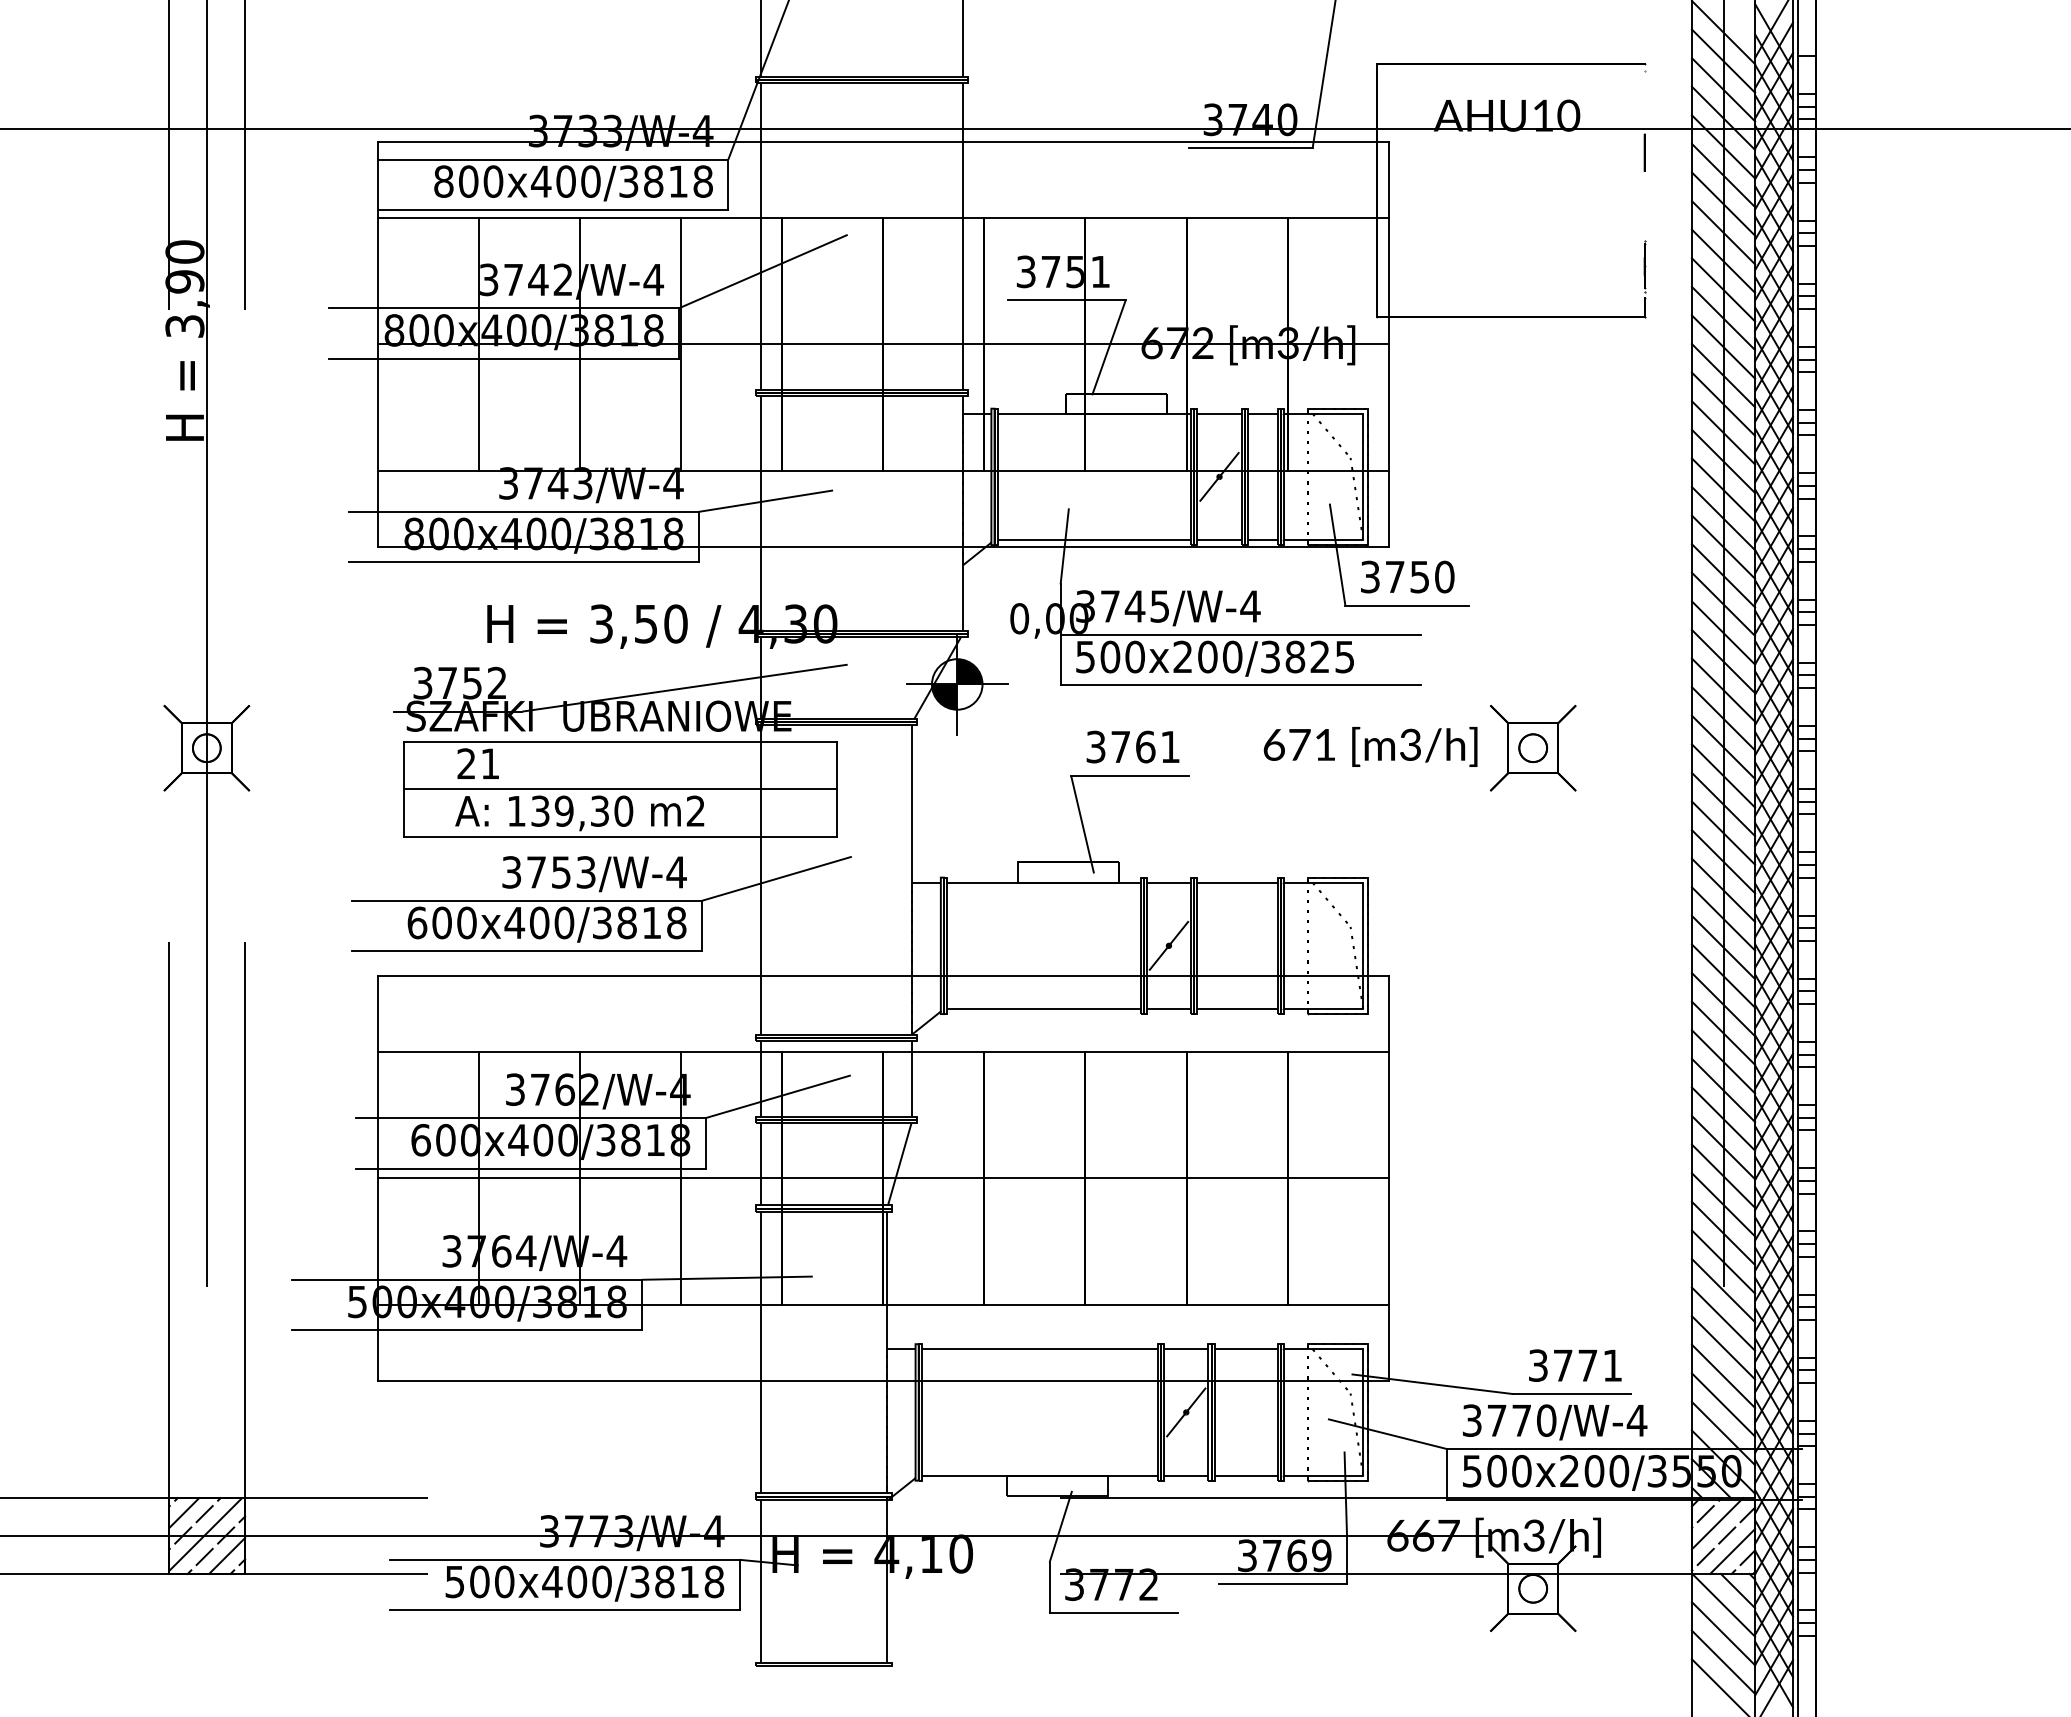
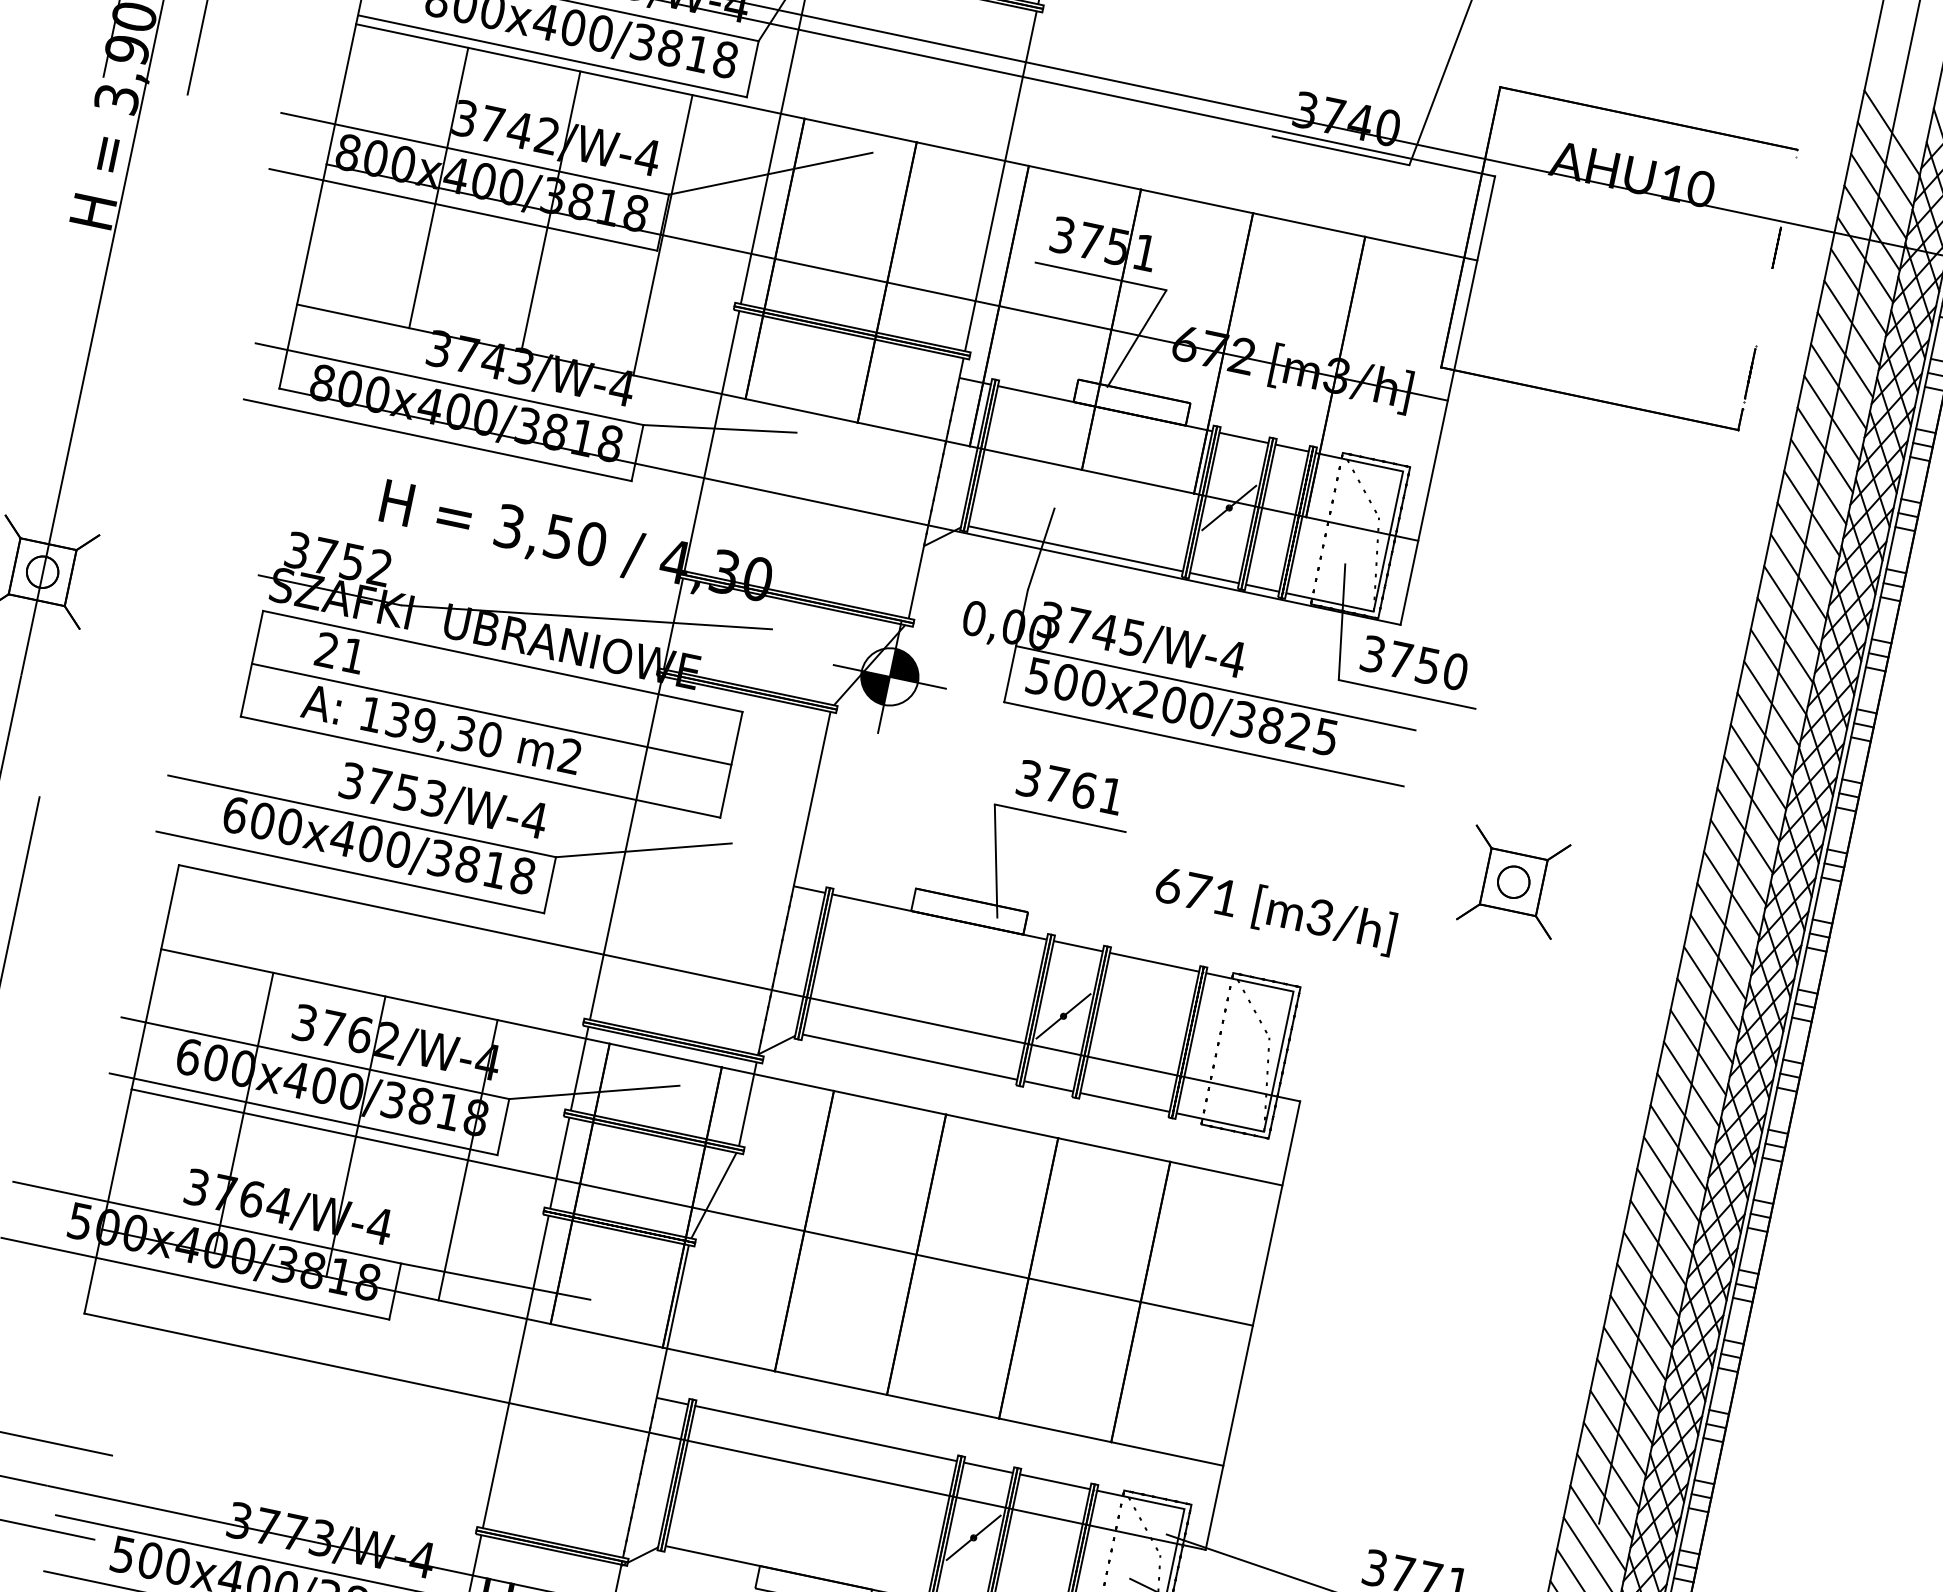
text: (1370, 746) -> (1275, 909), moved

